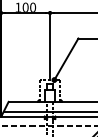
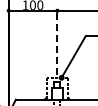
line: (50, 44) -> (57, 42), solid -> dashed

